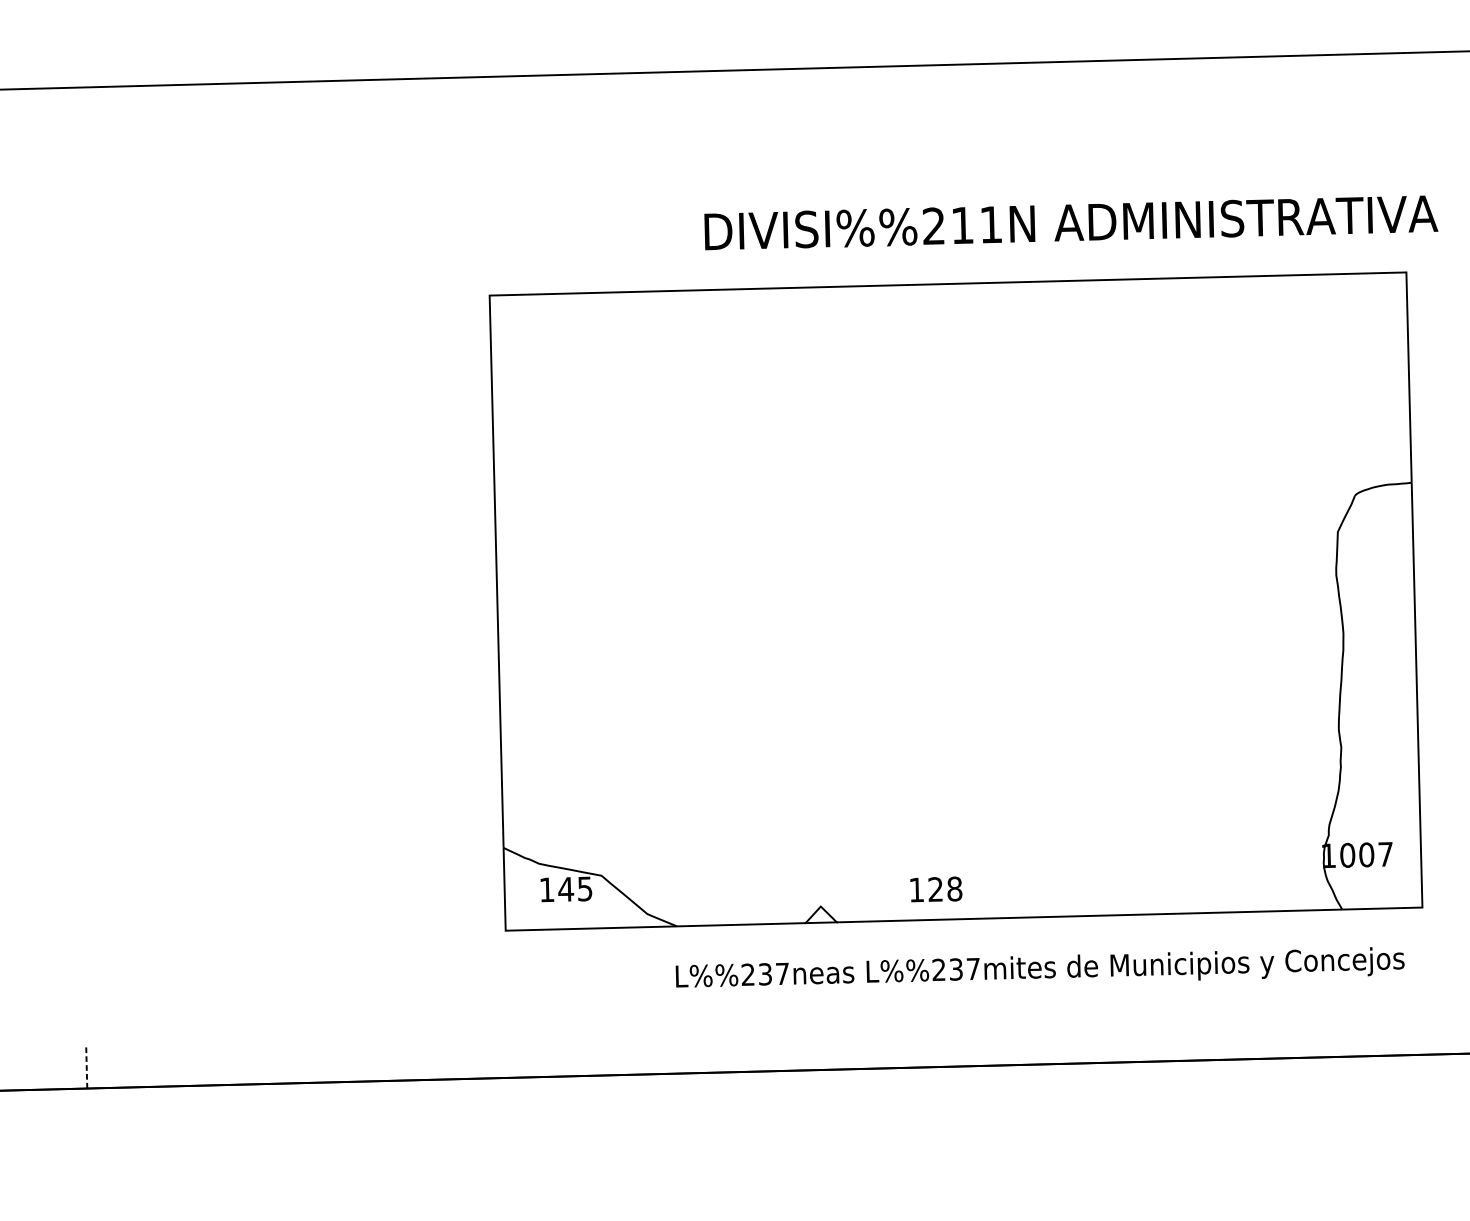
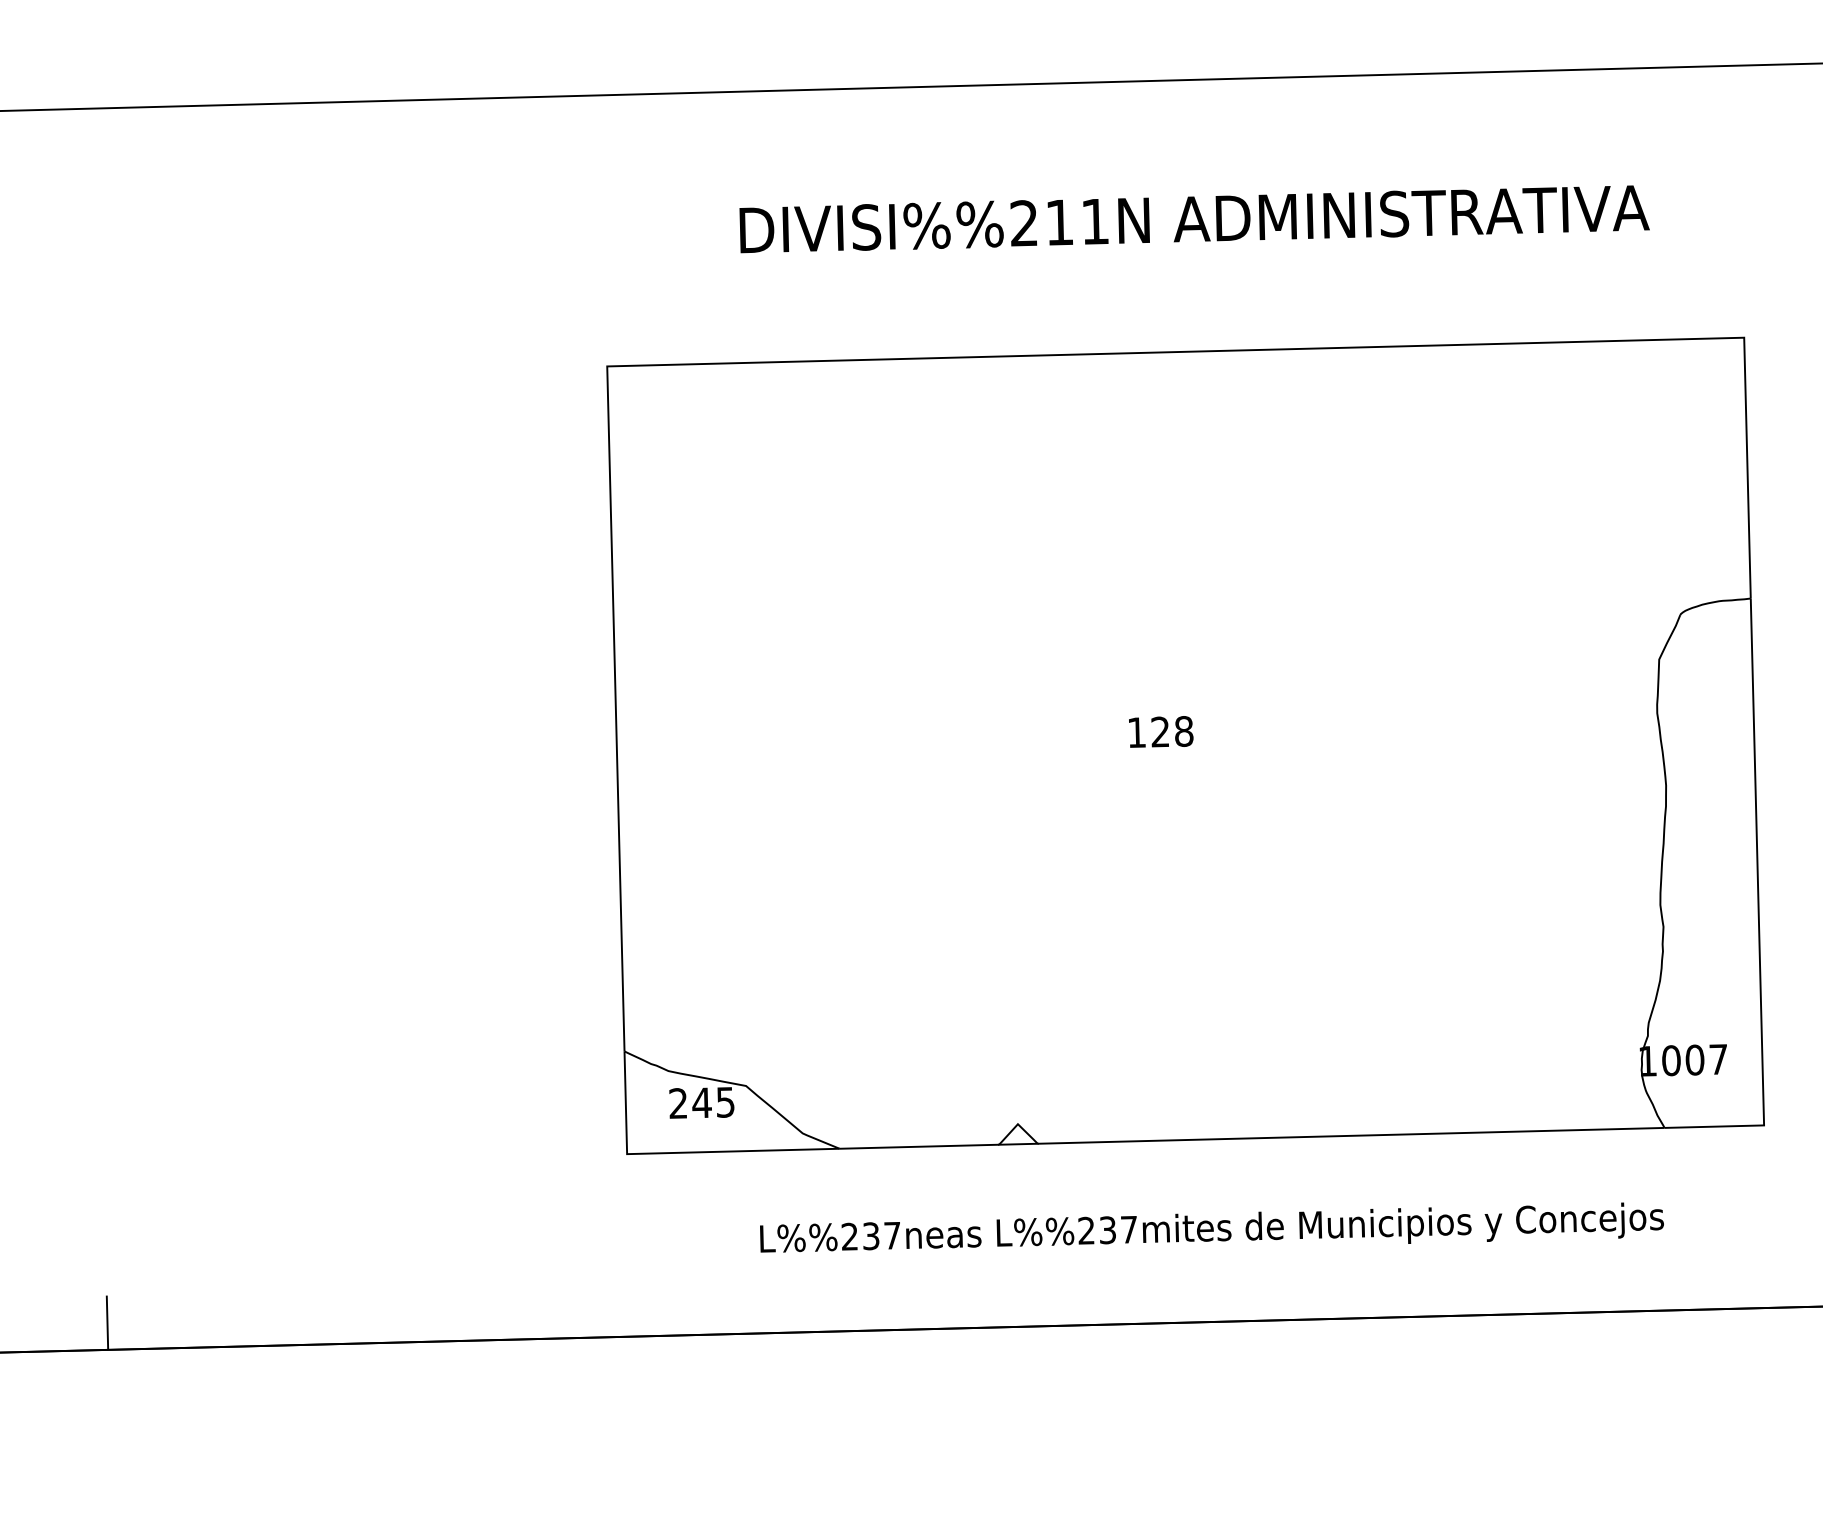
text: (1071, 223) -> (1194, 219), moved
text: (547, 889) -> (678, 1103), 145 -> 245
text: (936, 889) -> (1161, 731), moved
text: (1039, 967) -> (1211, 1227), moved
line: (86, 1066) -> (107, 1322), dashed -> solid

